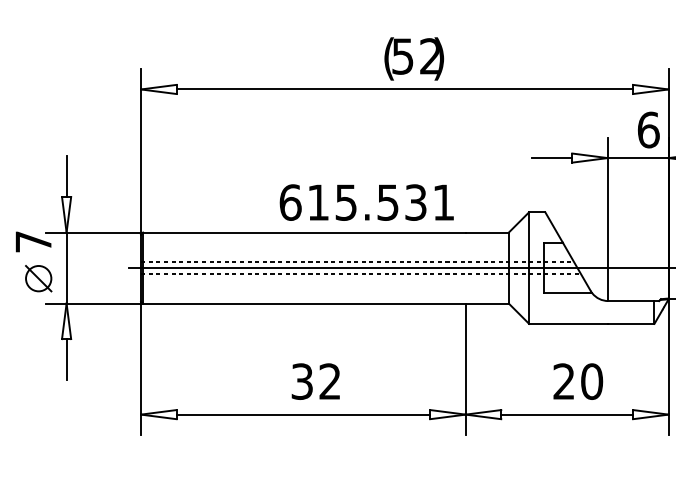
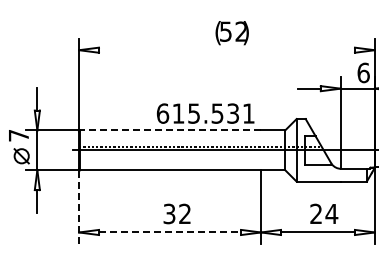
line: (404, 89) -> (226, 50), removed
line: (304, 232) -> (170, 130), solid -> dashed
line: (361, 273) -> (202, 153), removed
line: (141, 366) -> (79, 205), solid -> dashed
text: (591, 380) -> (331, 213), 20 -> 24
line: (304, 414) -> (170, 232), solid -> dashed

